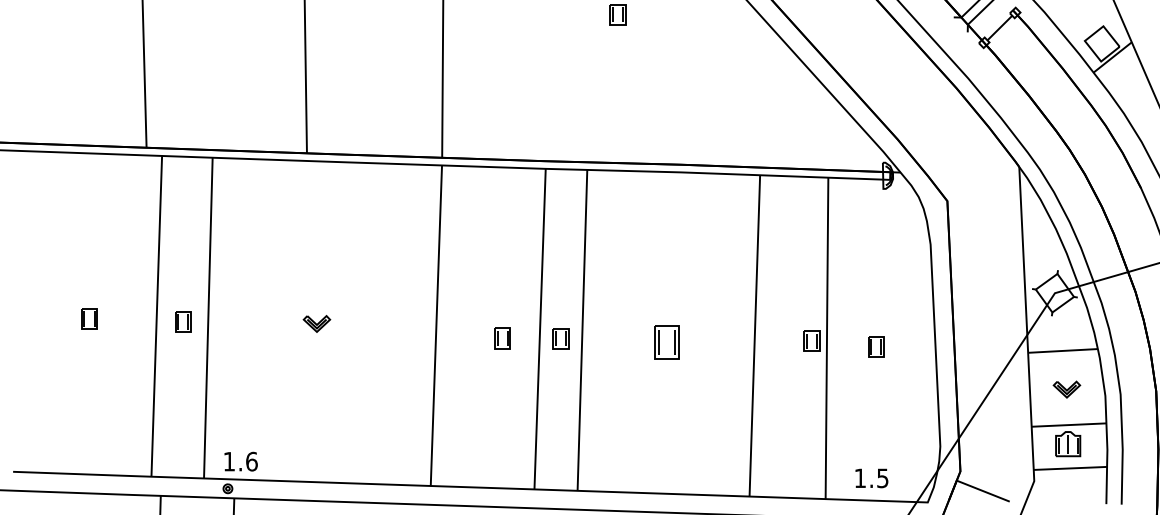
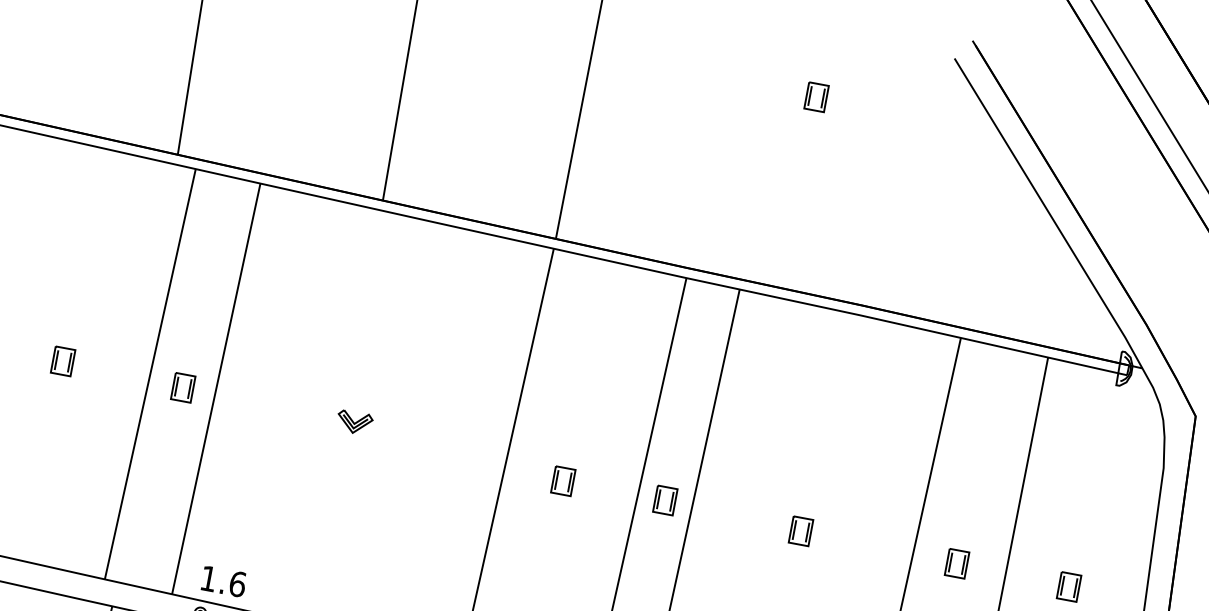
part: (502, 338) -> (562, 480), moved
part: (811, 340) -> (956, 562), moved
part: (667, 342) -> (801, 530), size x0.62

